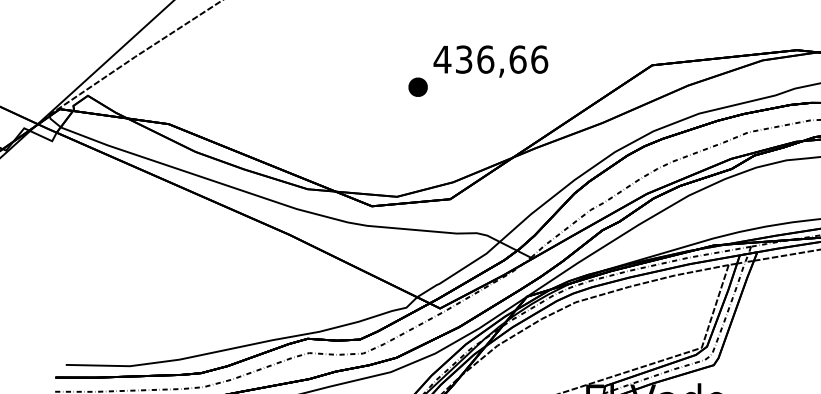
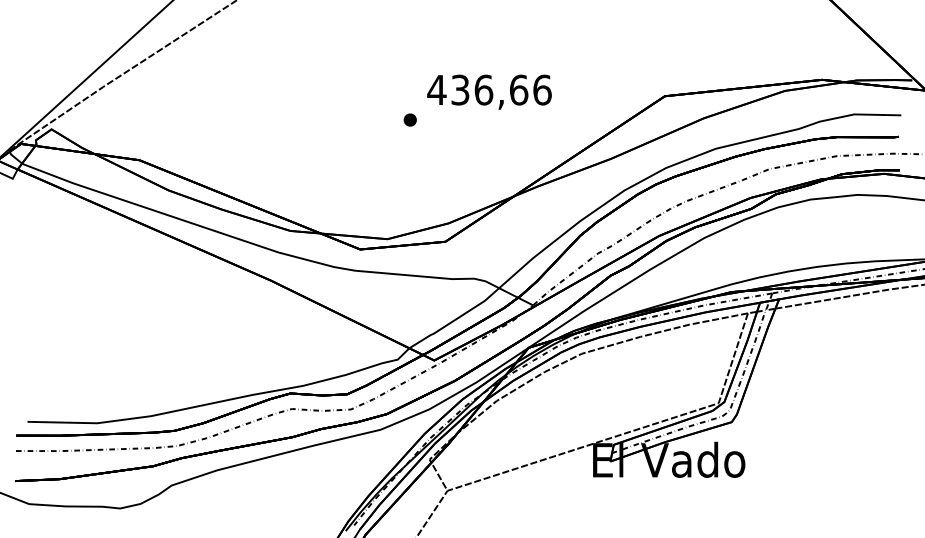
part: (417, 86) -> (409, 119), size x0.62

